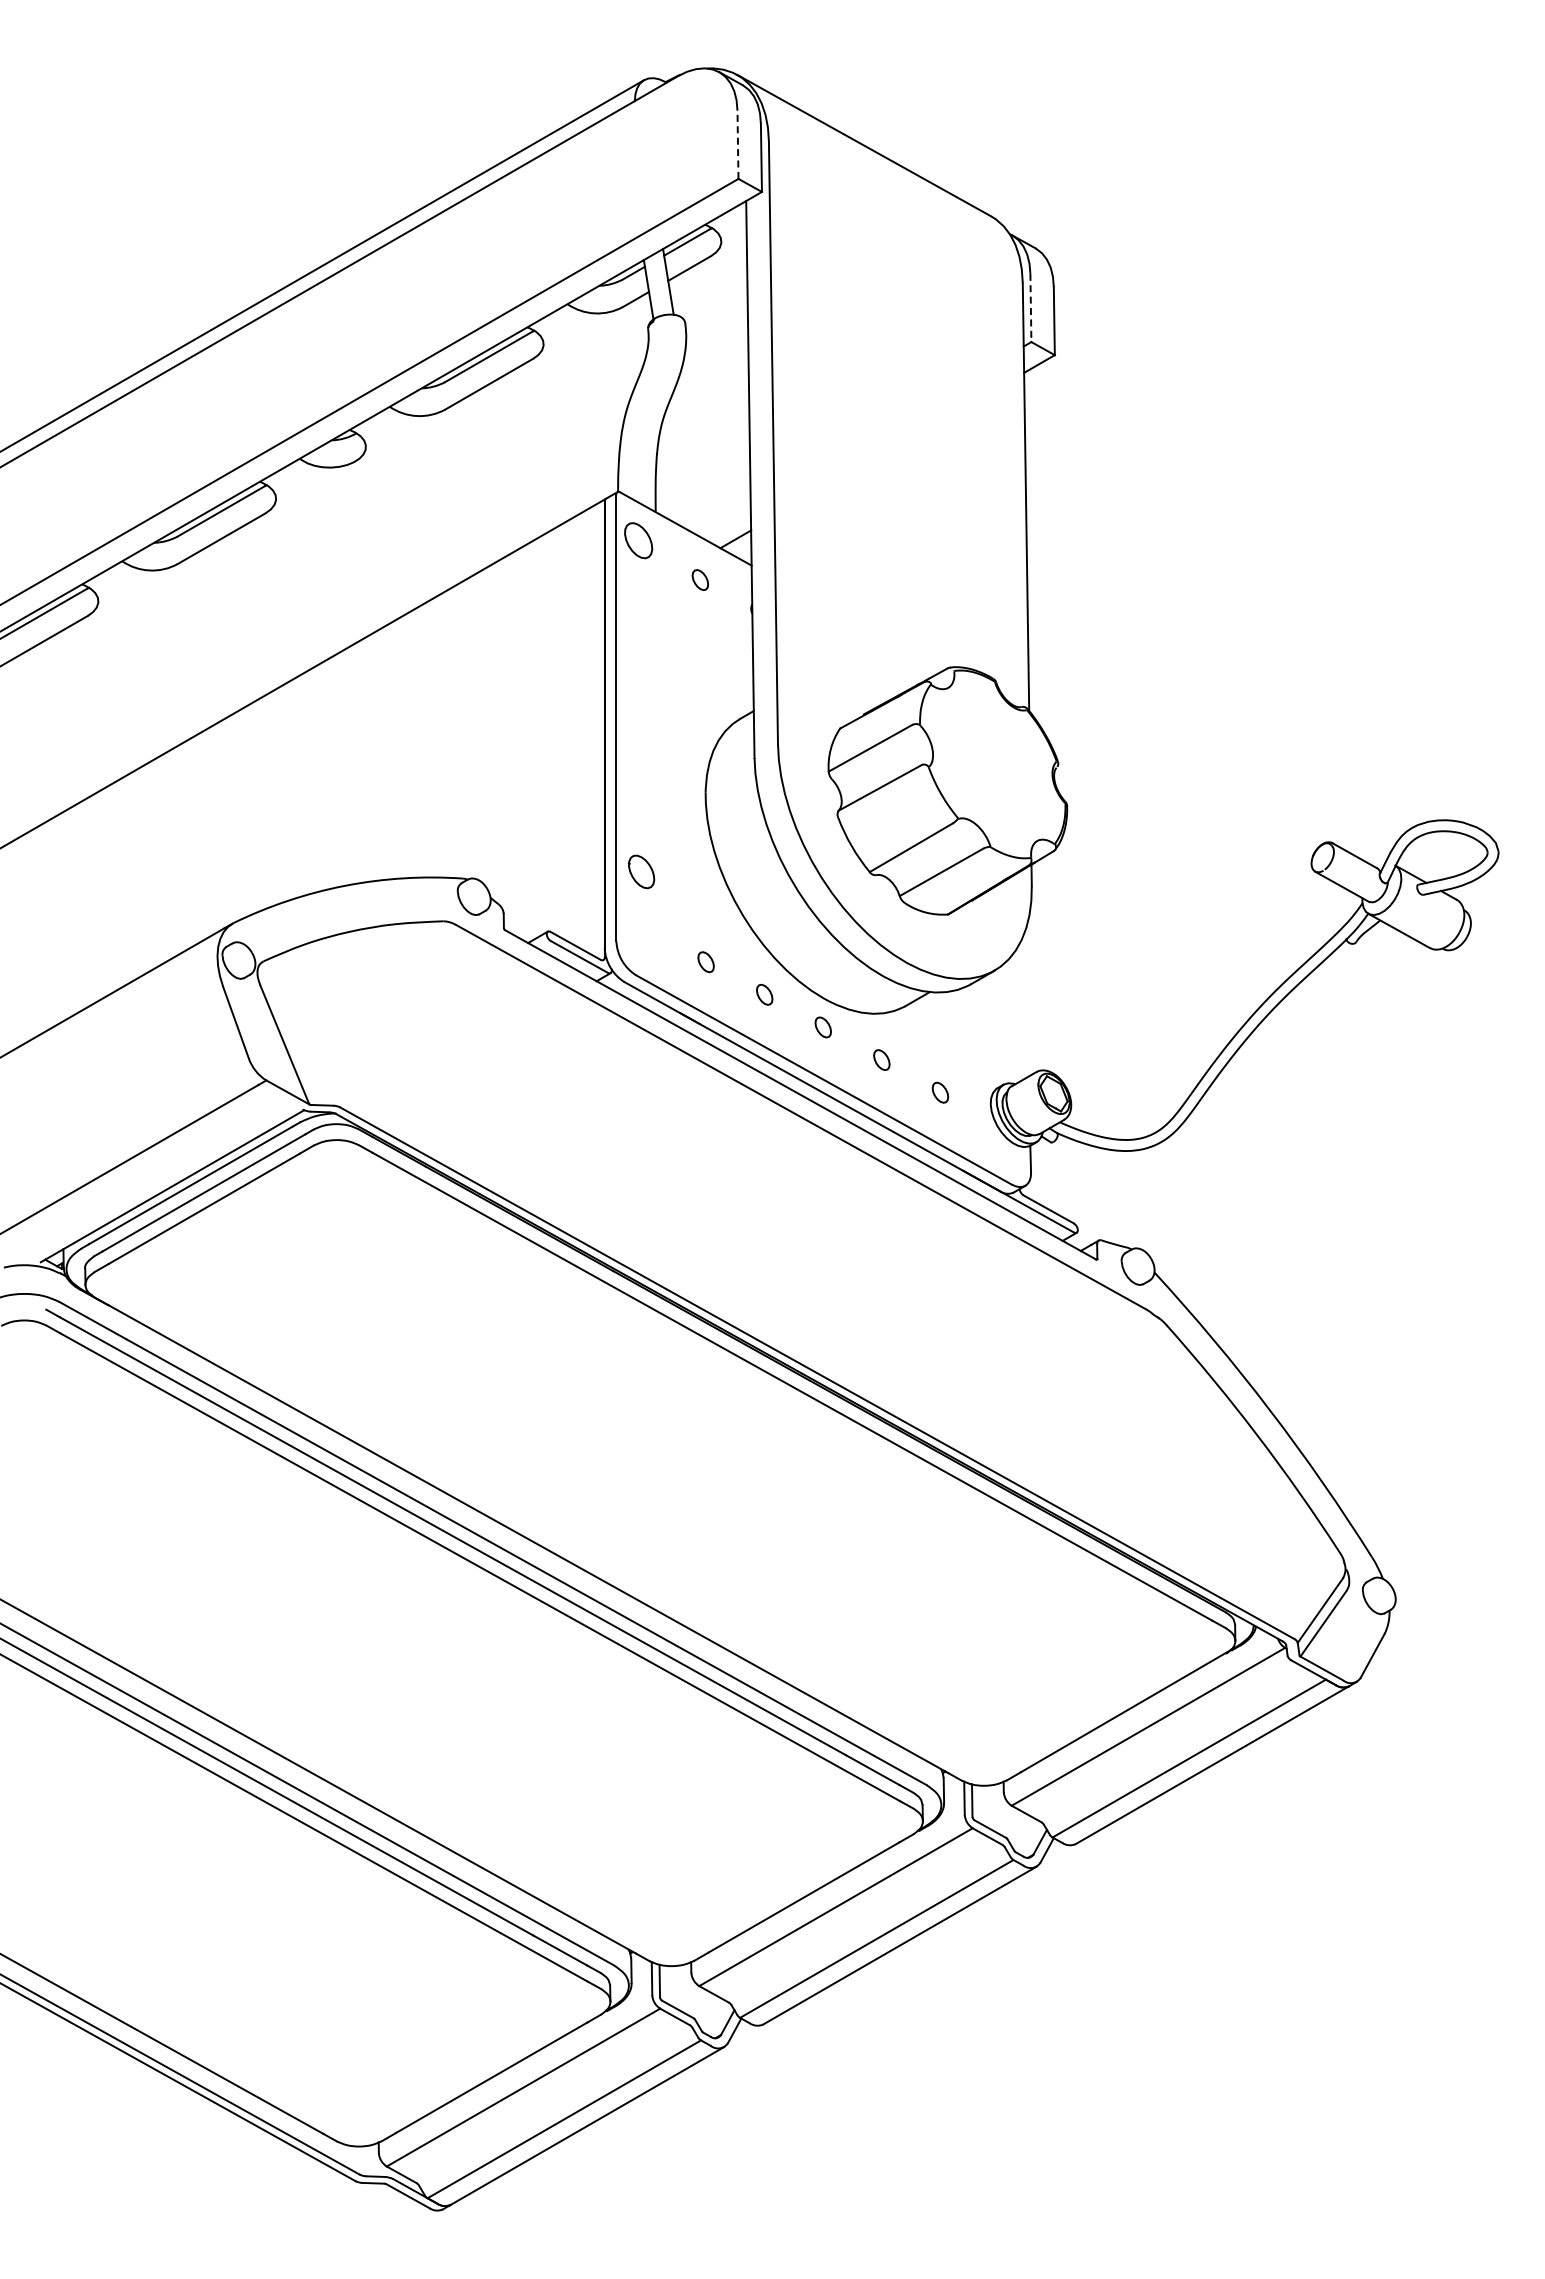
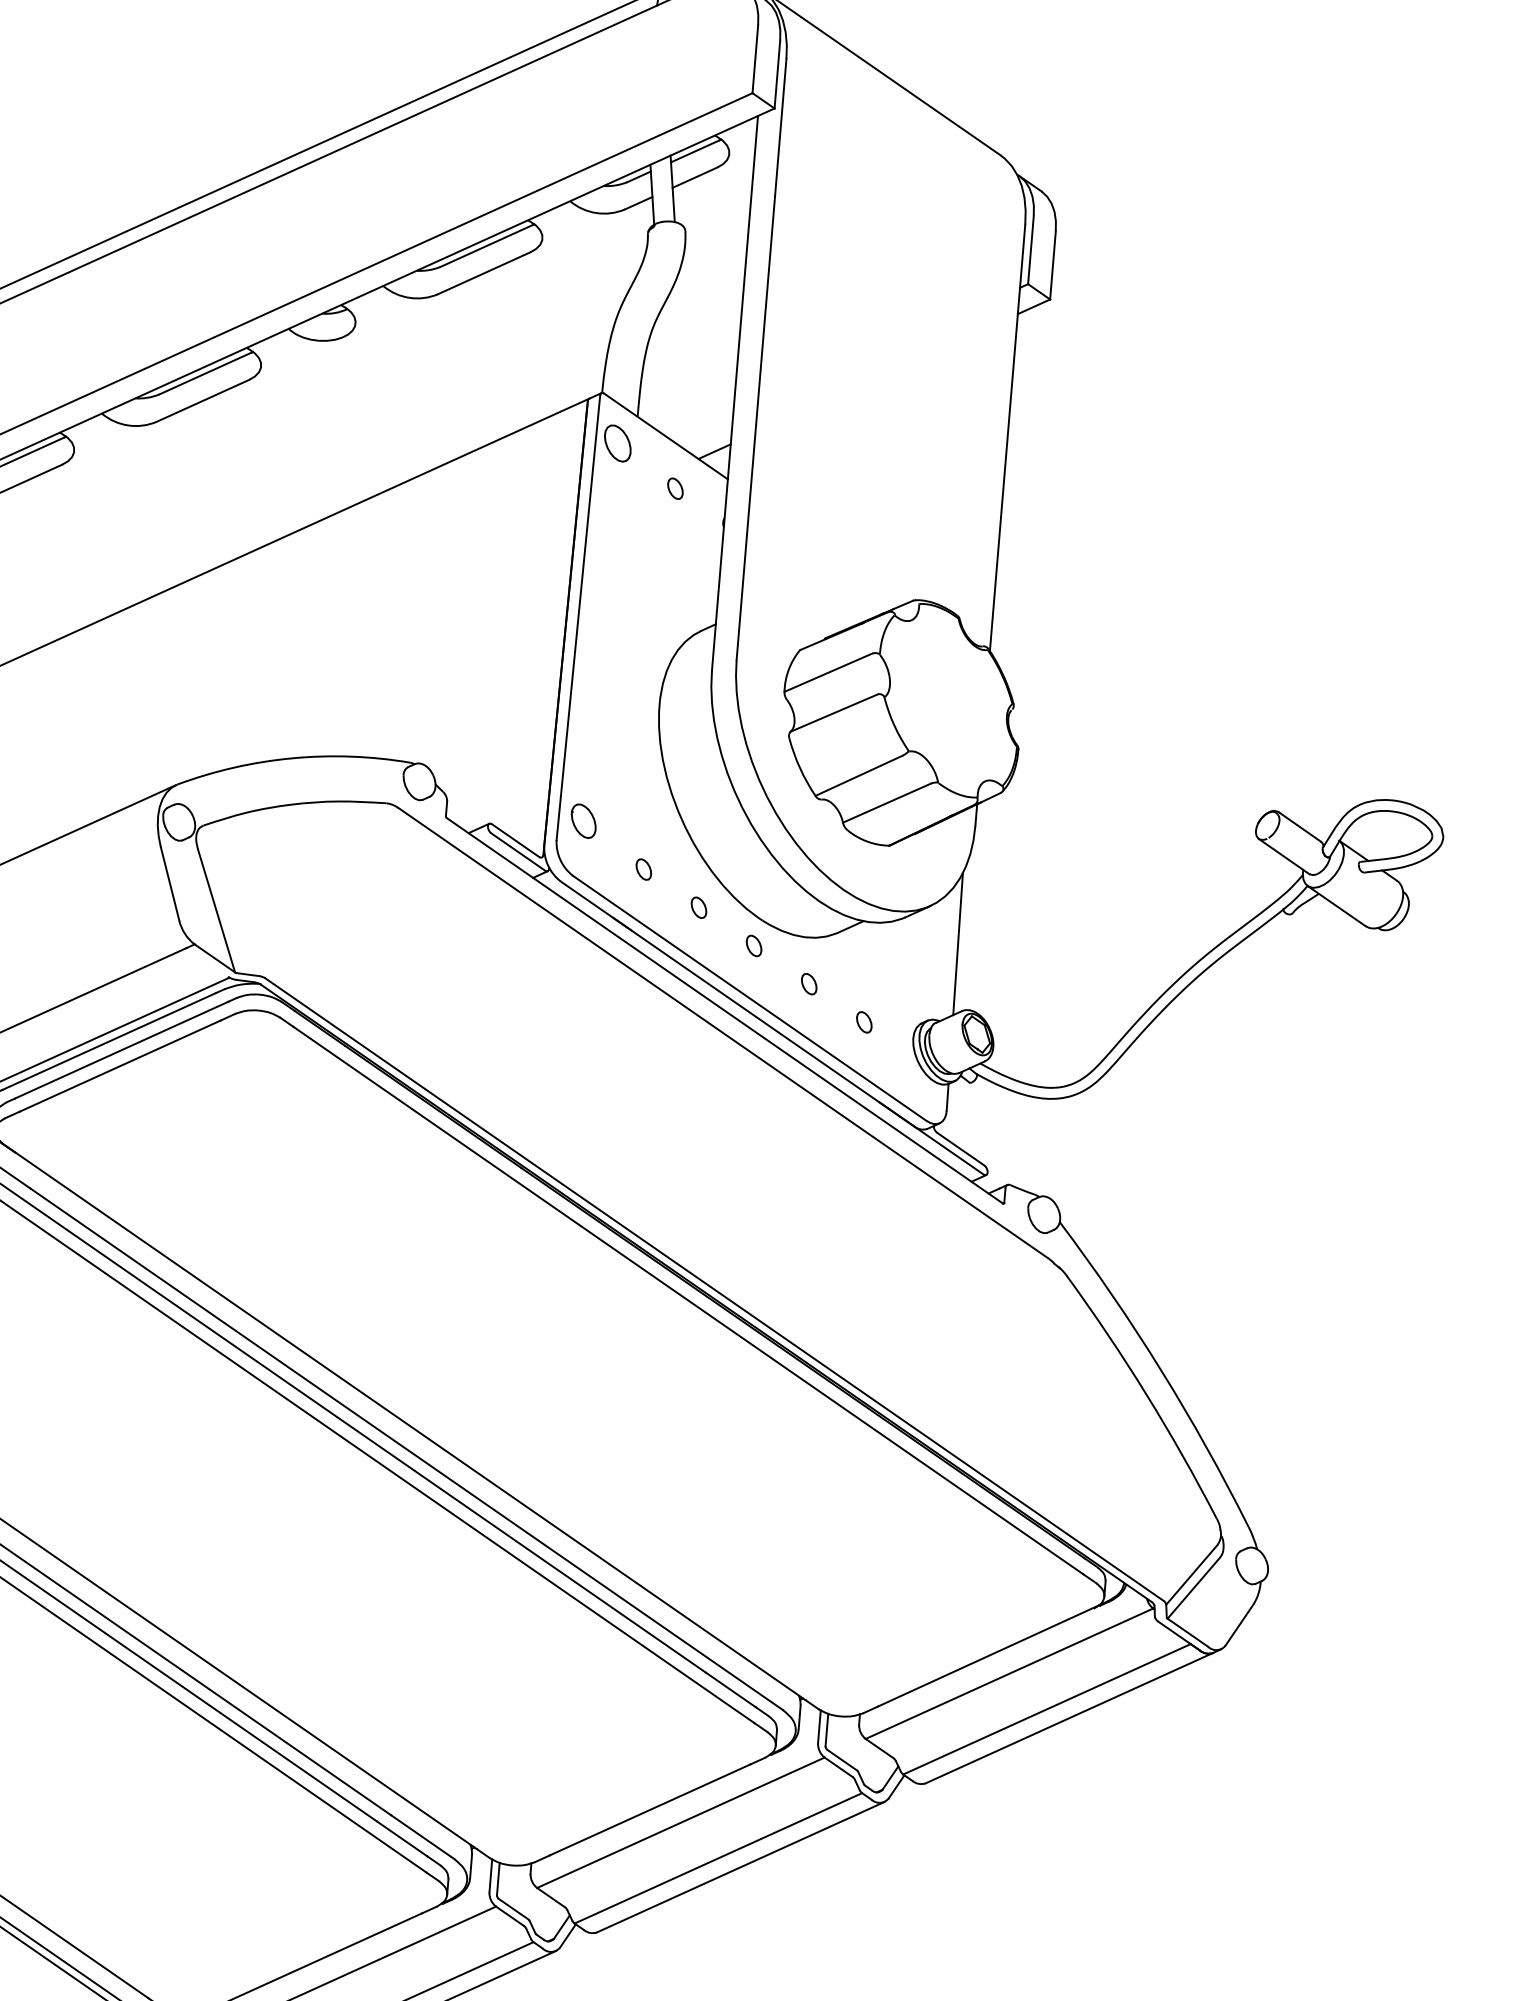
line: (737, 144) -> (754, 58), dashed -> solid
line: (1030, 308) -> (1030, 250), dashed -> solid
part: (641, 871) -> (583, 820), moved
line: (1026, 1005) -> (958, 943), added

